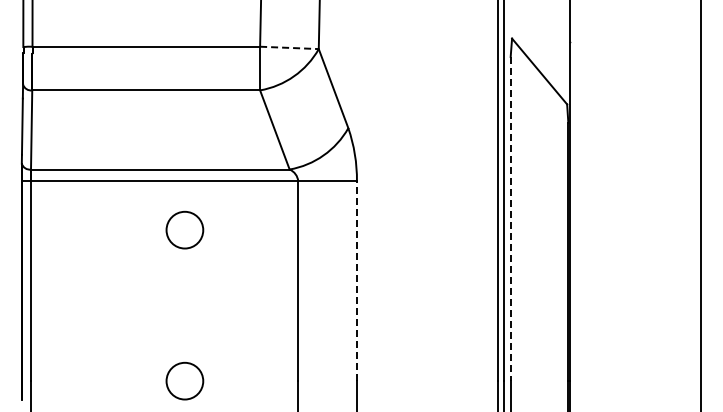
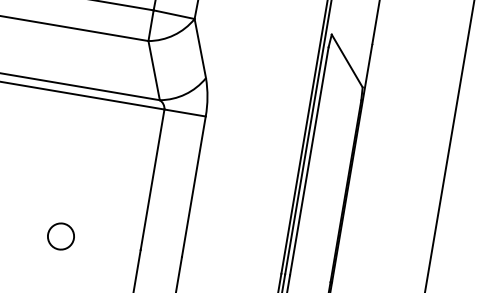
line: (289, 47) -> (174, 14), dashed -> solid
line: (510, 219) -> (309, 161), dashed -> solid
circle: (184, 229) -> (78, 129), removed
line: (356, 281) -> (193, 186), dashed -> solid

